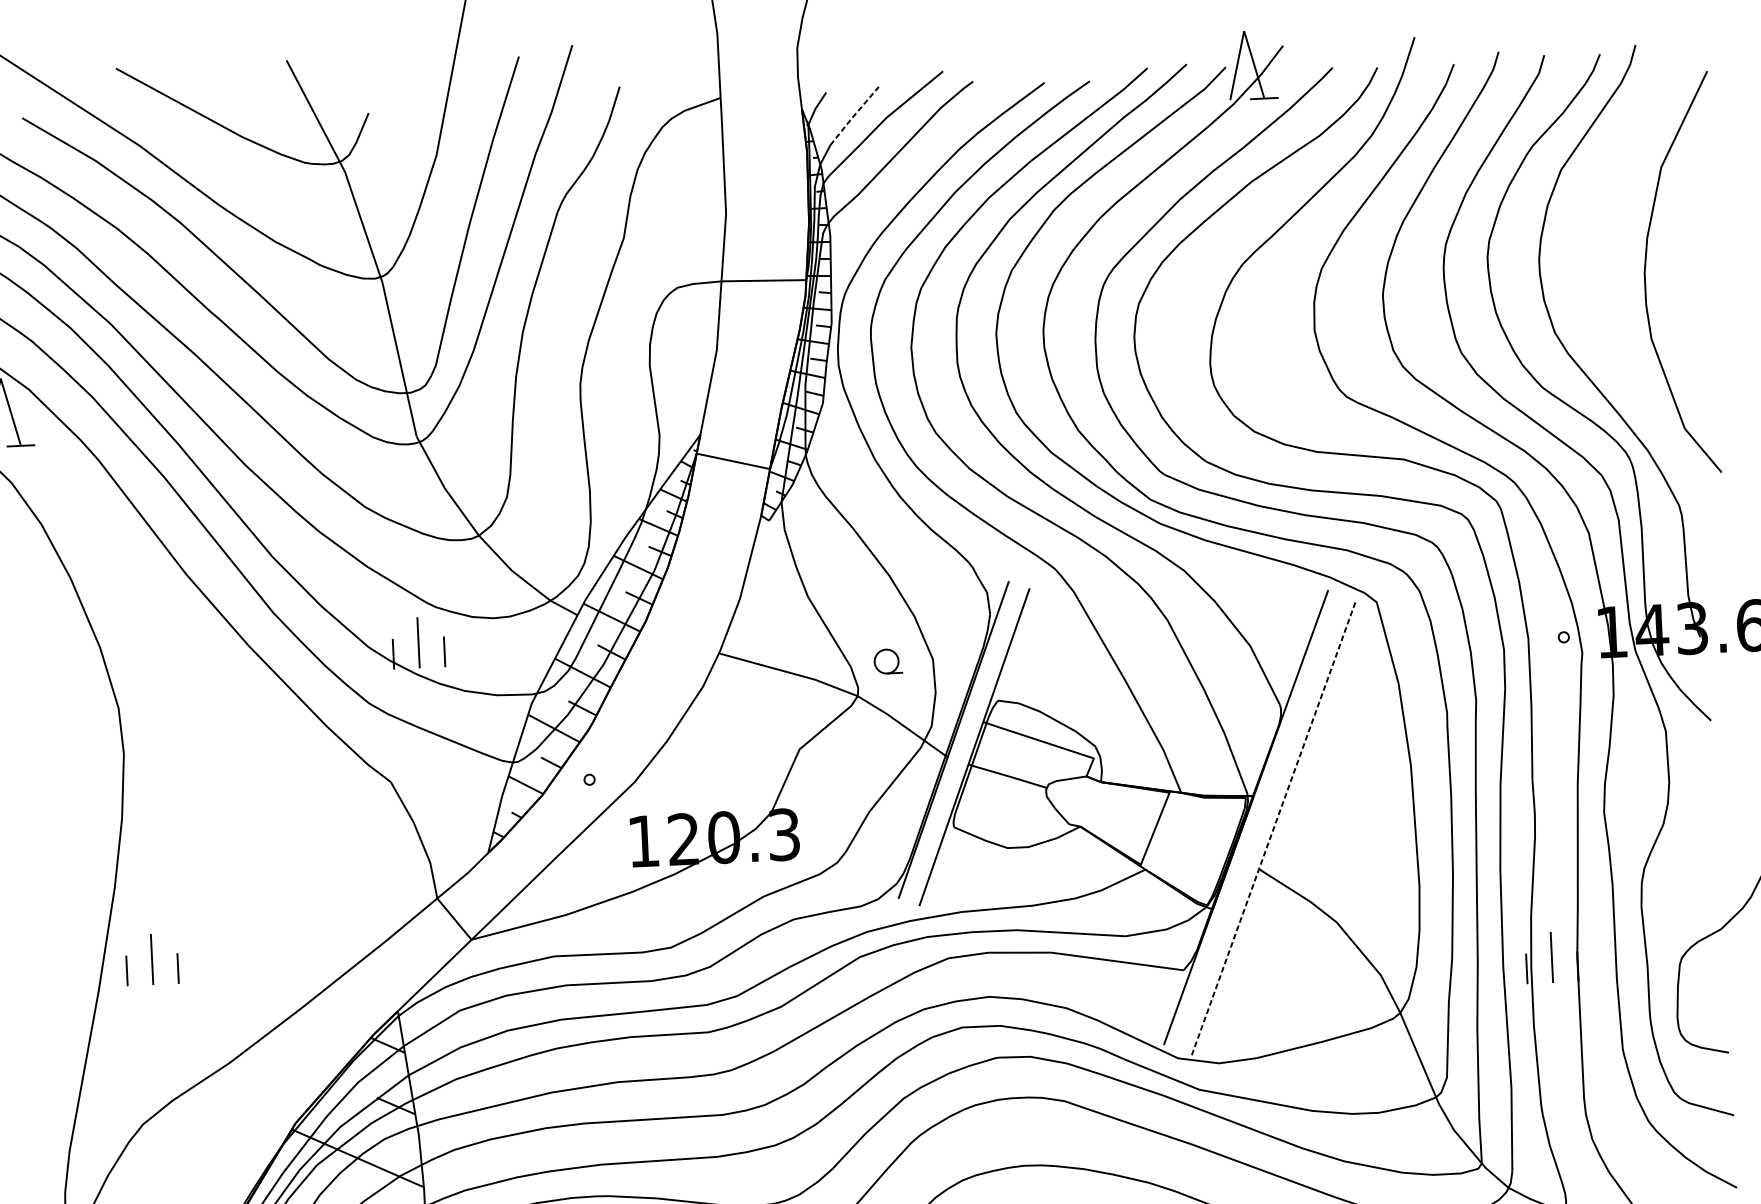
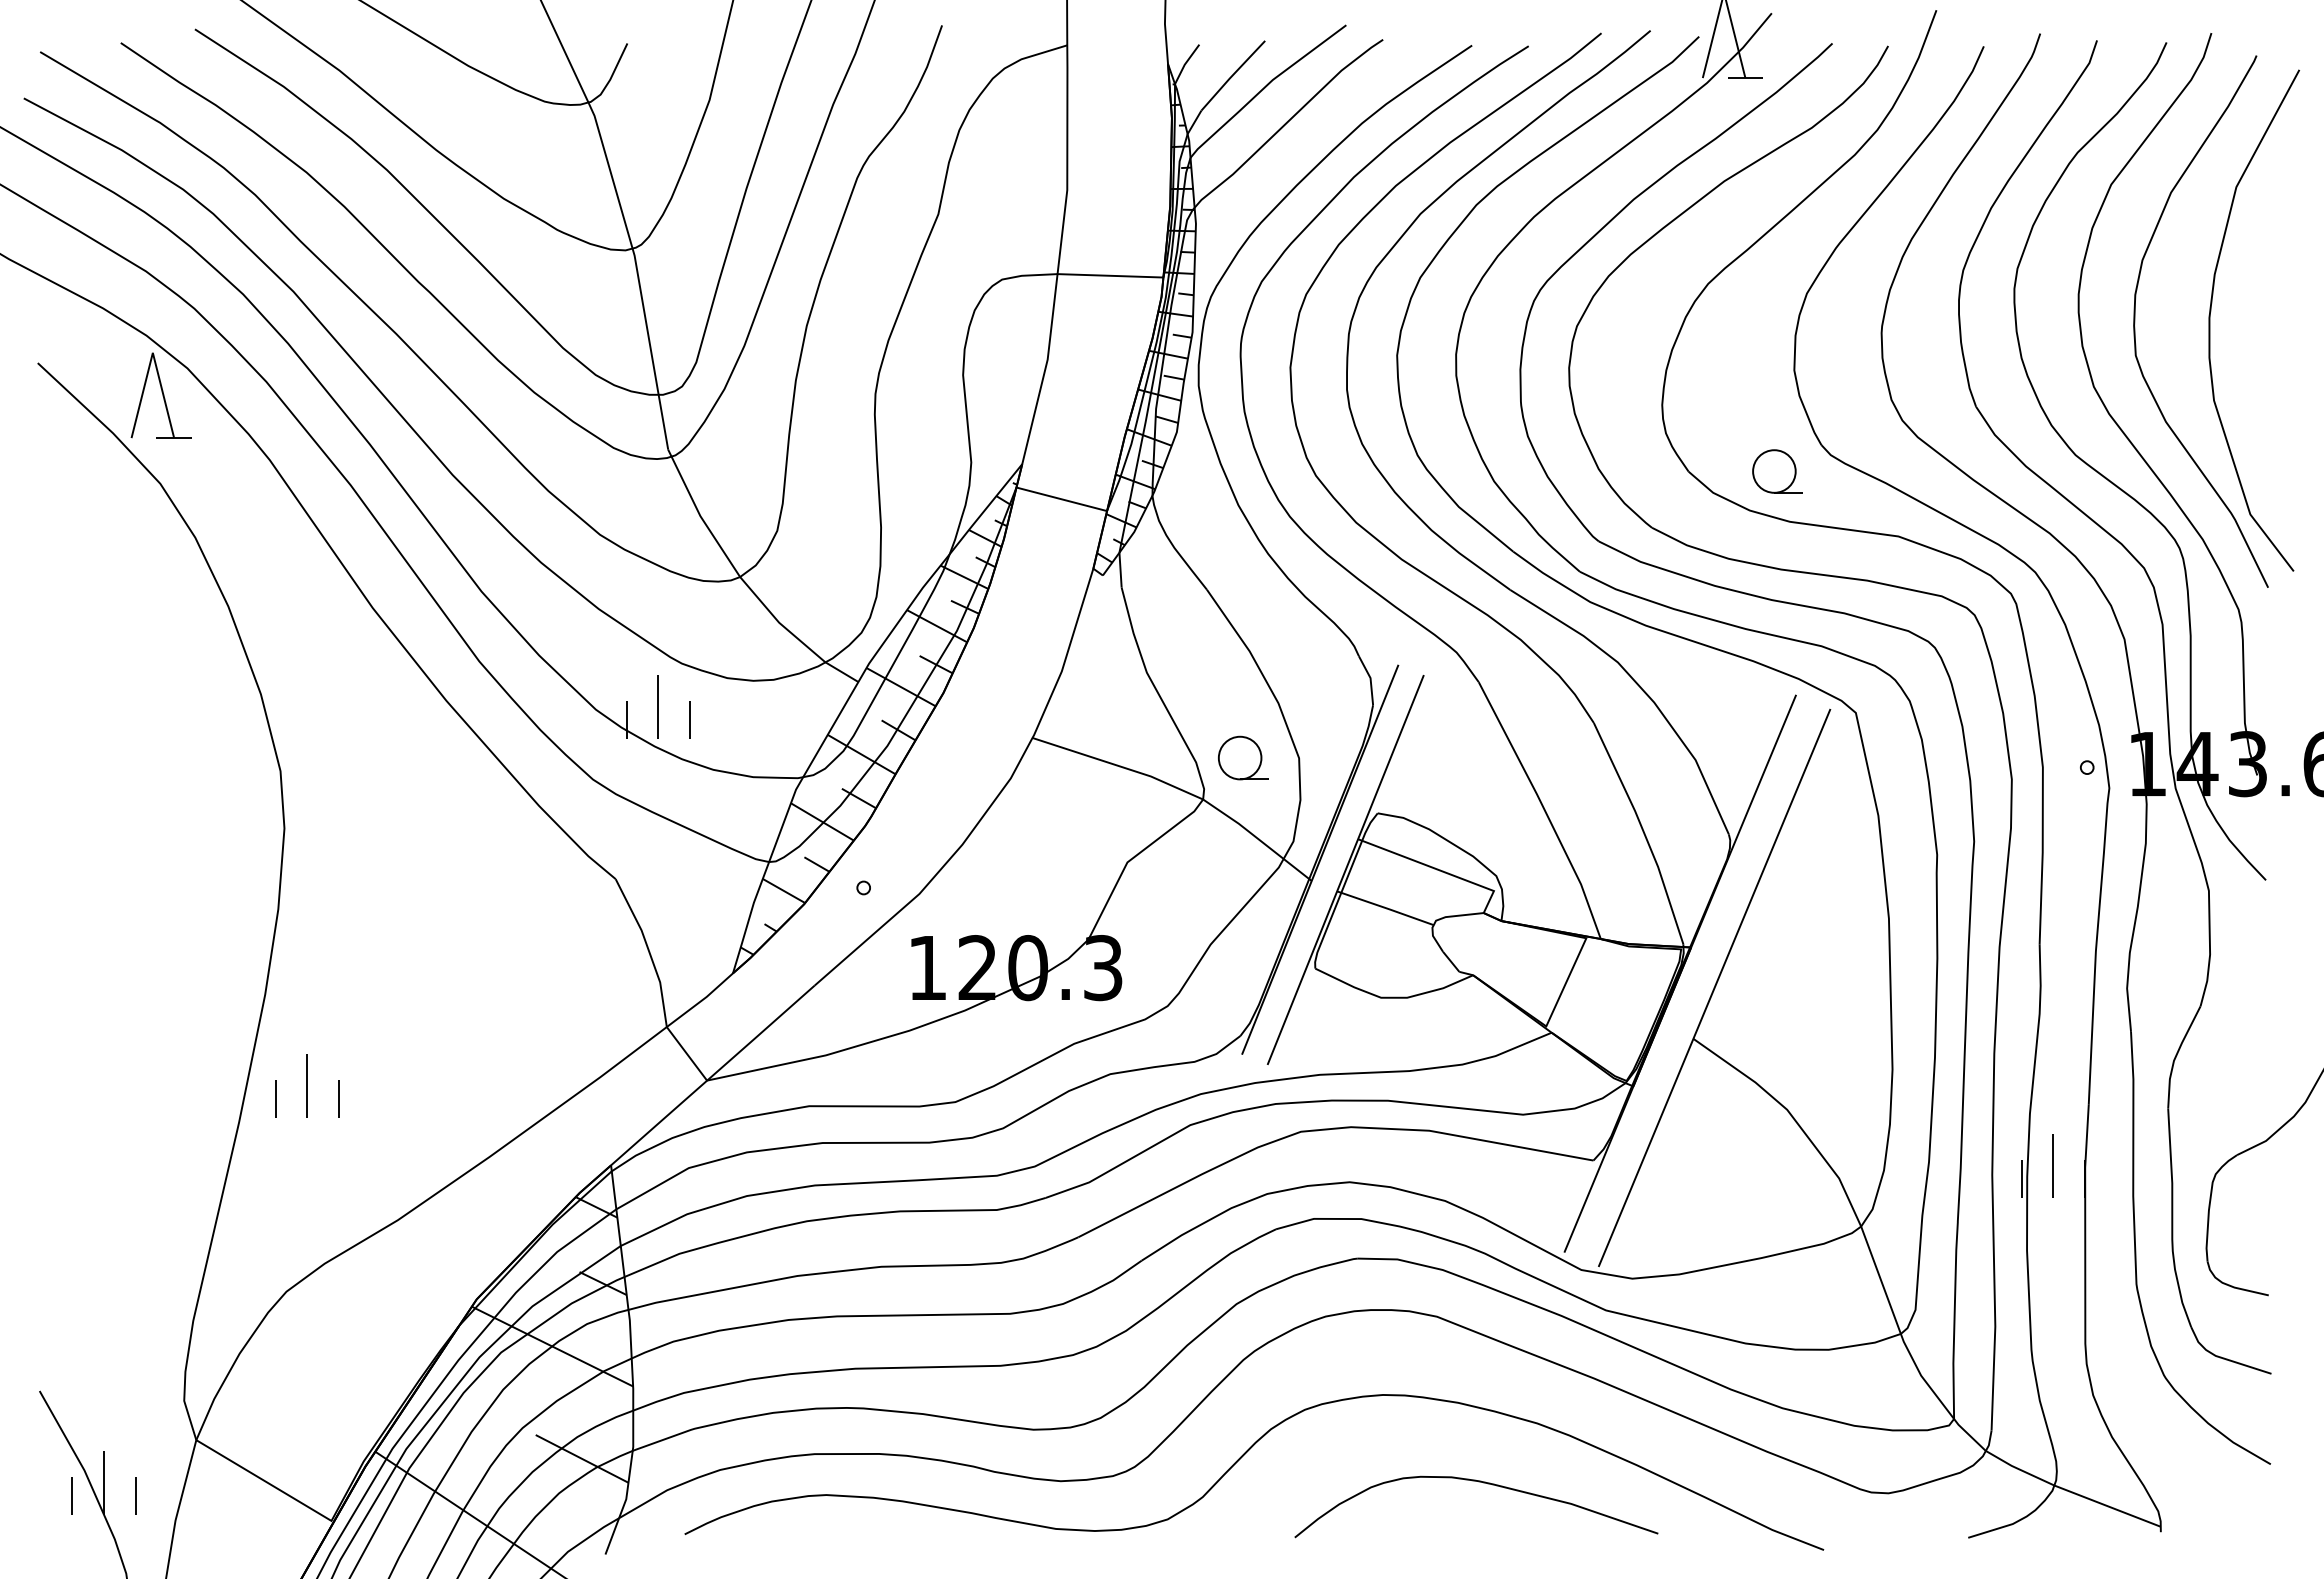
line: (853, 115) -> (1232, 75), dashed -> solid
curve: (1585, 278) -> (2135, 321), added
part: (1304, 412) -> (1777, 471), added
part: (888, 661) -> (1243, 757), size x1.43
line: (1274, 828) -> (1714, 988), dashed -> solid

